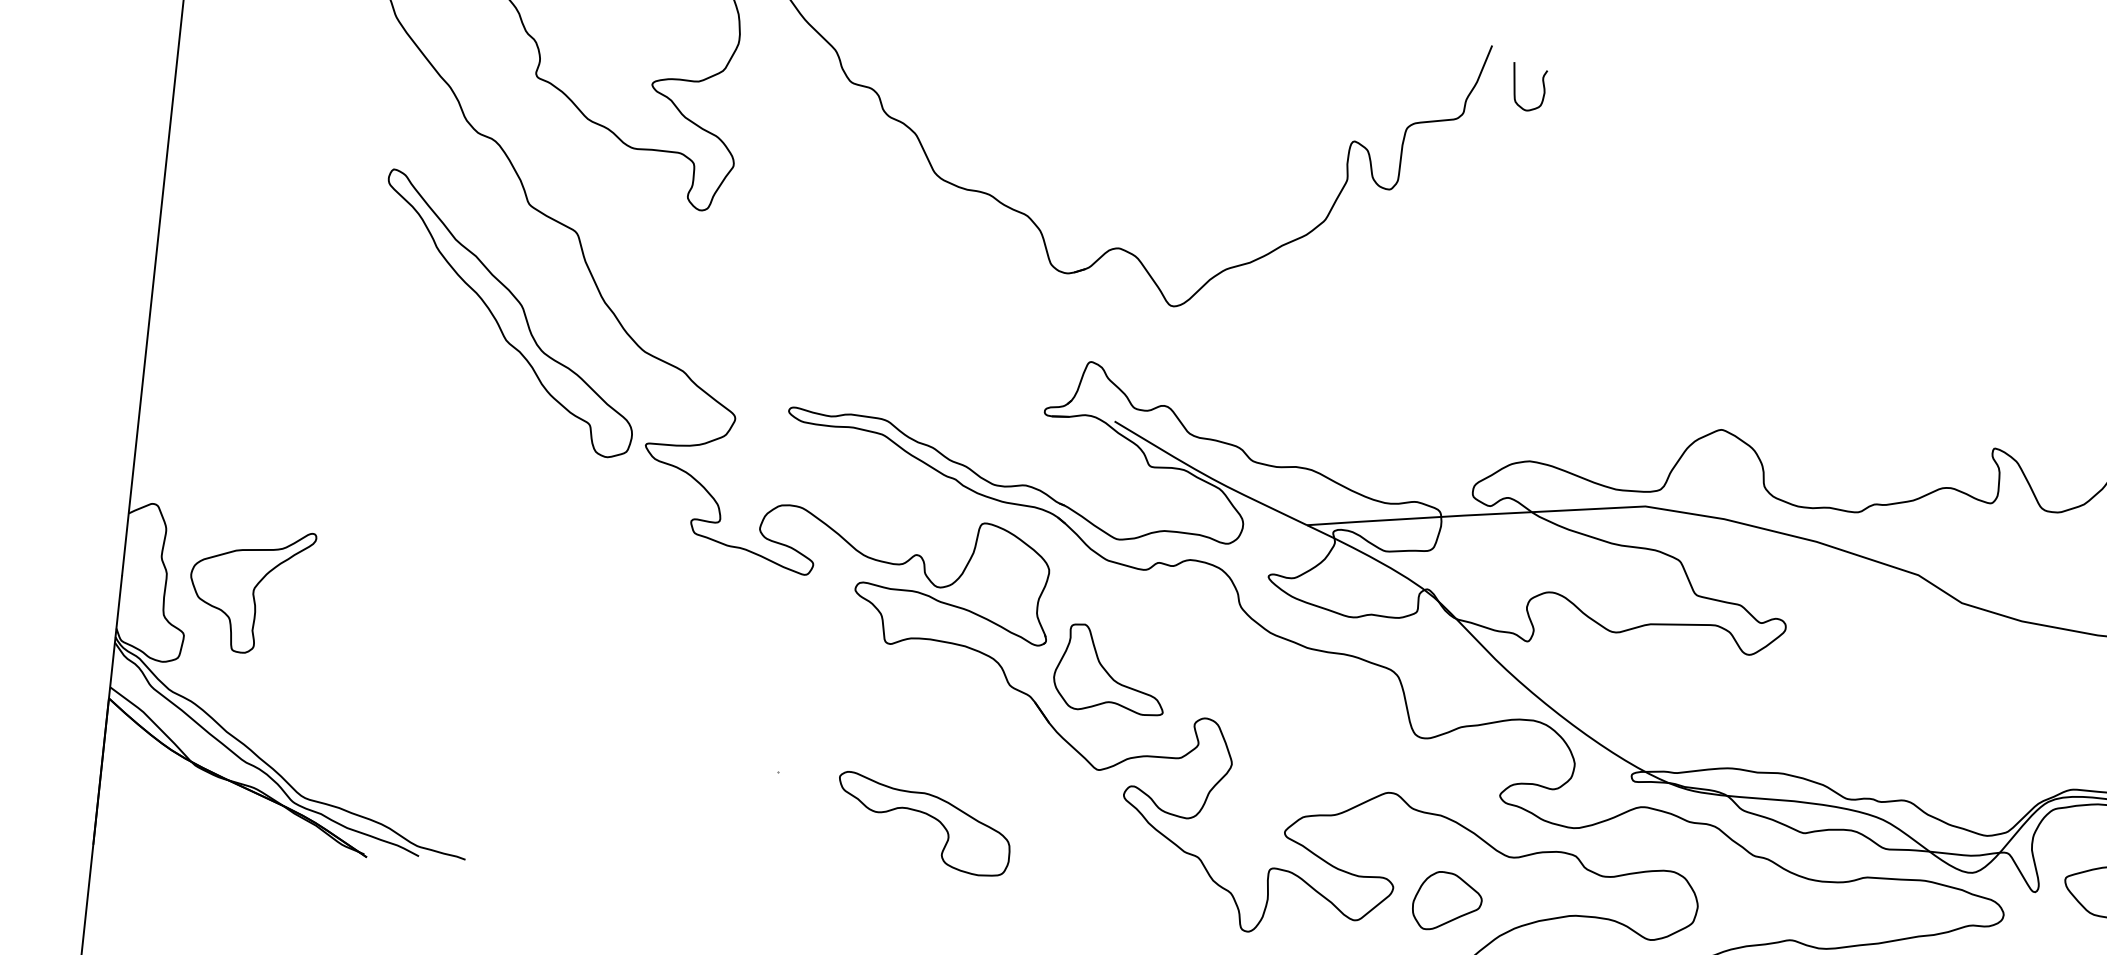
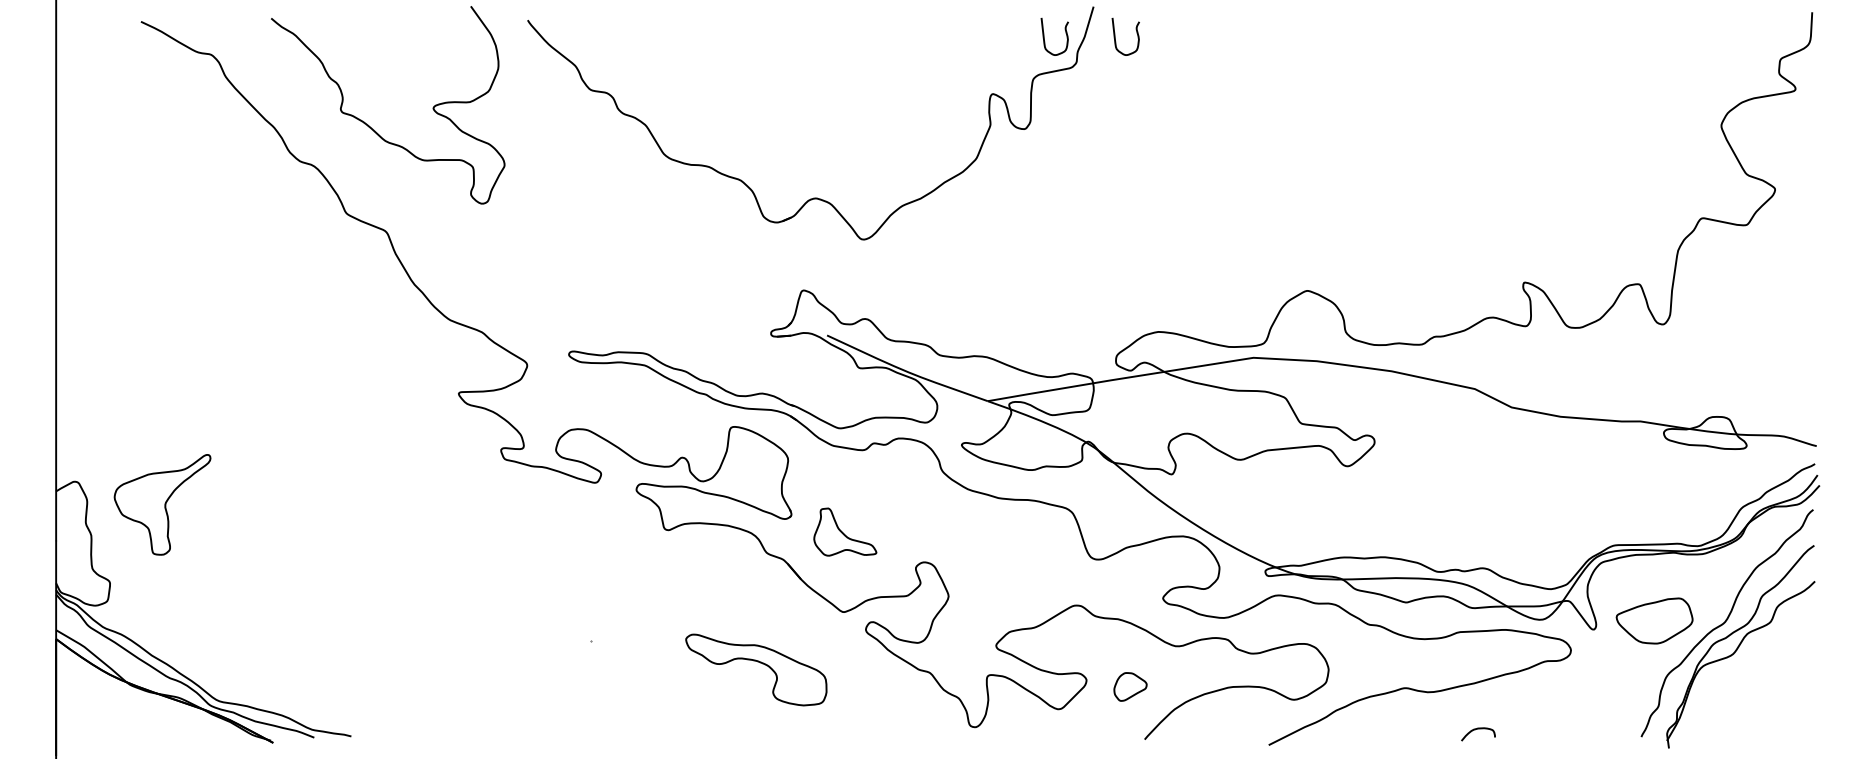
curve: (1426, 76) -> (1044, 36), added
part: (508, 313) -> (339, 301), removed
part: (250, 589) -> (162, 504), moved
part: (1111, 669) -> (845, 531), size x0.7
part: (926, 815) -> (757, 662), moved
part: (1447, 901) -> (1130, 686), size x0.6

